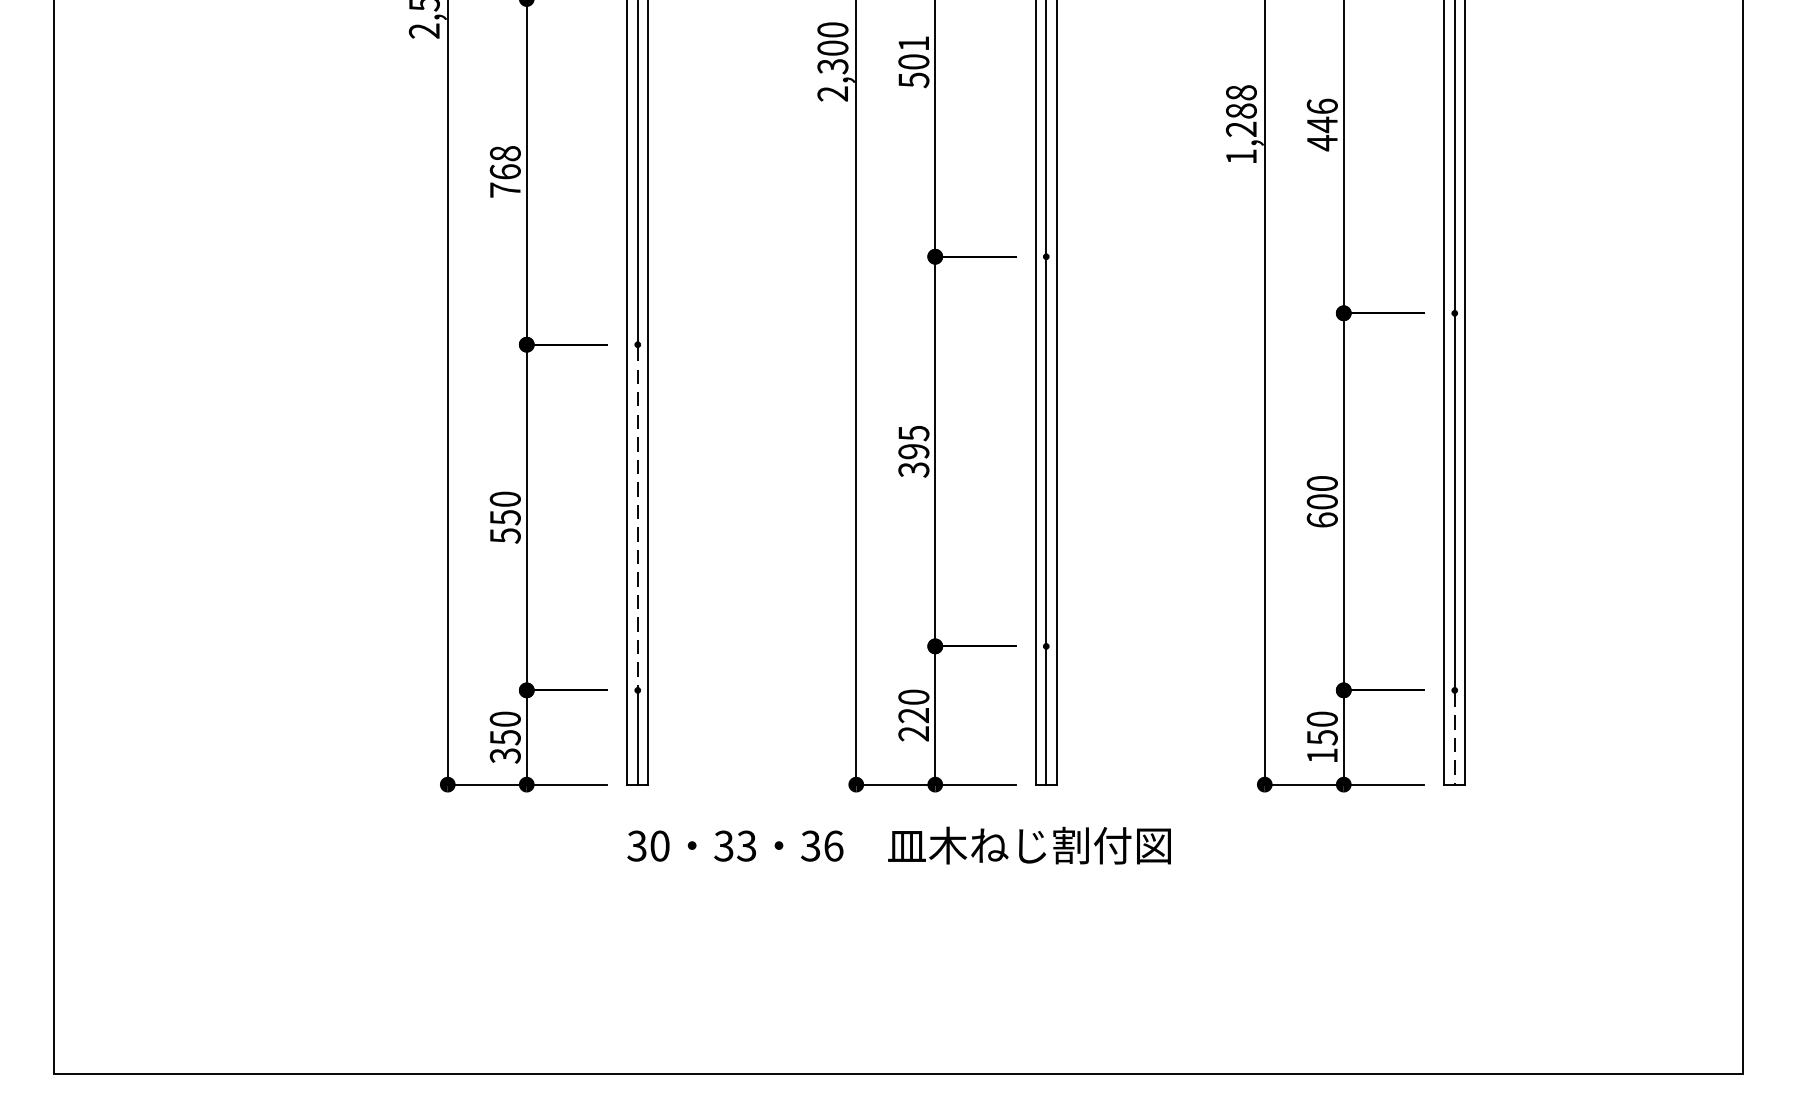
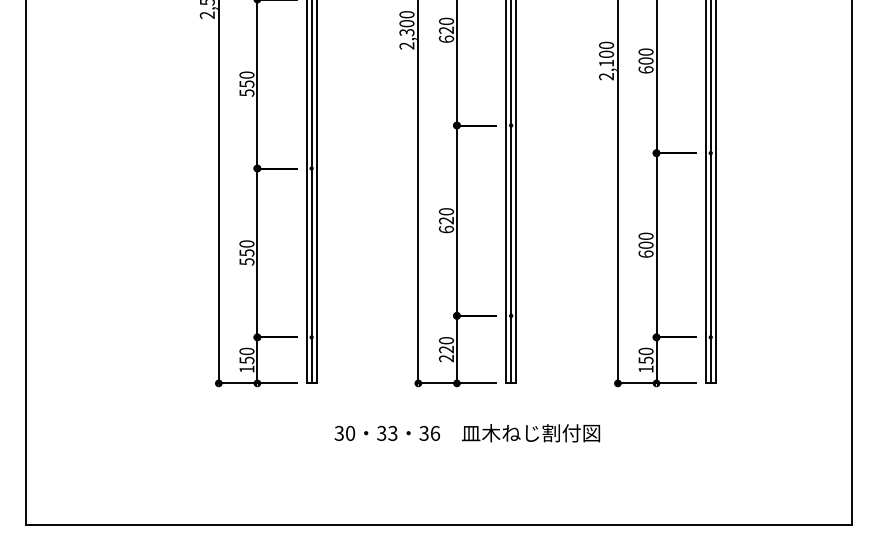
text: (913, 62) -> (446, 30), 501 -> 620
text: (1241, 123) -> (606, 60), 1,288 -> 2,100
text: (1321, 125) -> (645, 61), 446 -> 600
text: (504, 170) -> (246, 83), 768 -> 550
text: (913, 451) -> (446, 220), 395 -> 620
line: (637, 518) -> (311, 253), dashed -> solid
line: (1454, 739) -> (710, 361), dashed -> solid
text: (504, 756) -> (246, 369), 350 -> 150
text: (899, 846) -> (467, 433), moved

